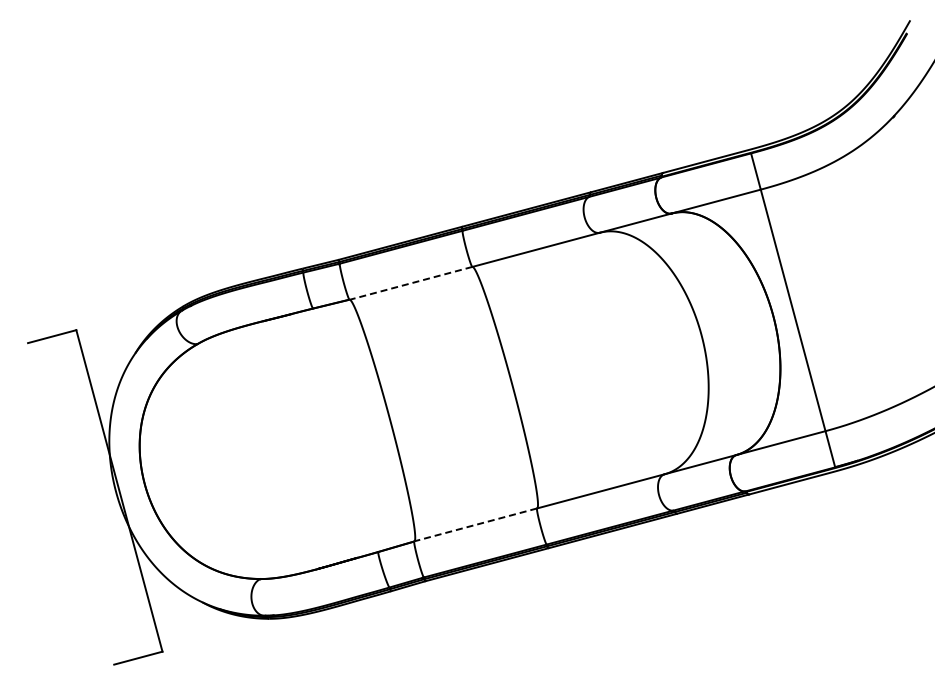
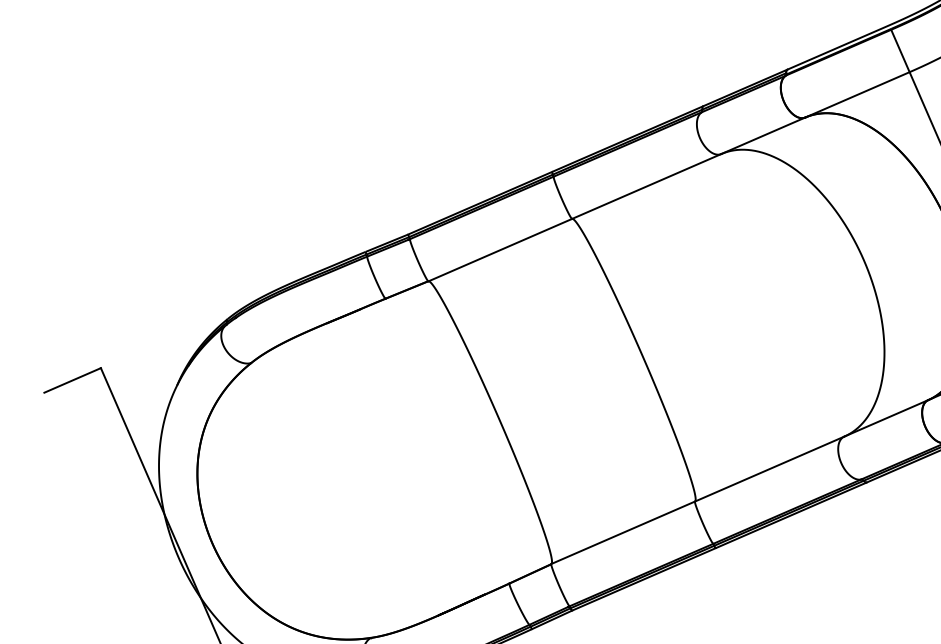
line: (410, 283) -> (499, 250), dashed -> solid
line: (475, 524) -> (622, 532), dashed -> solid

